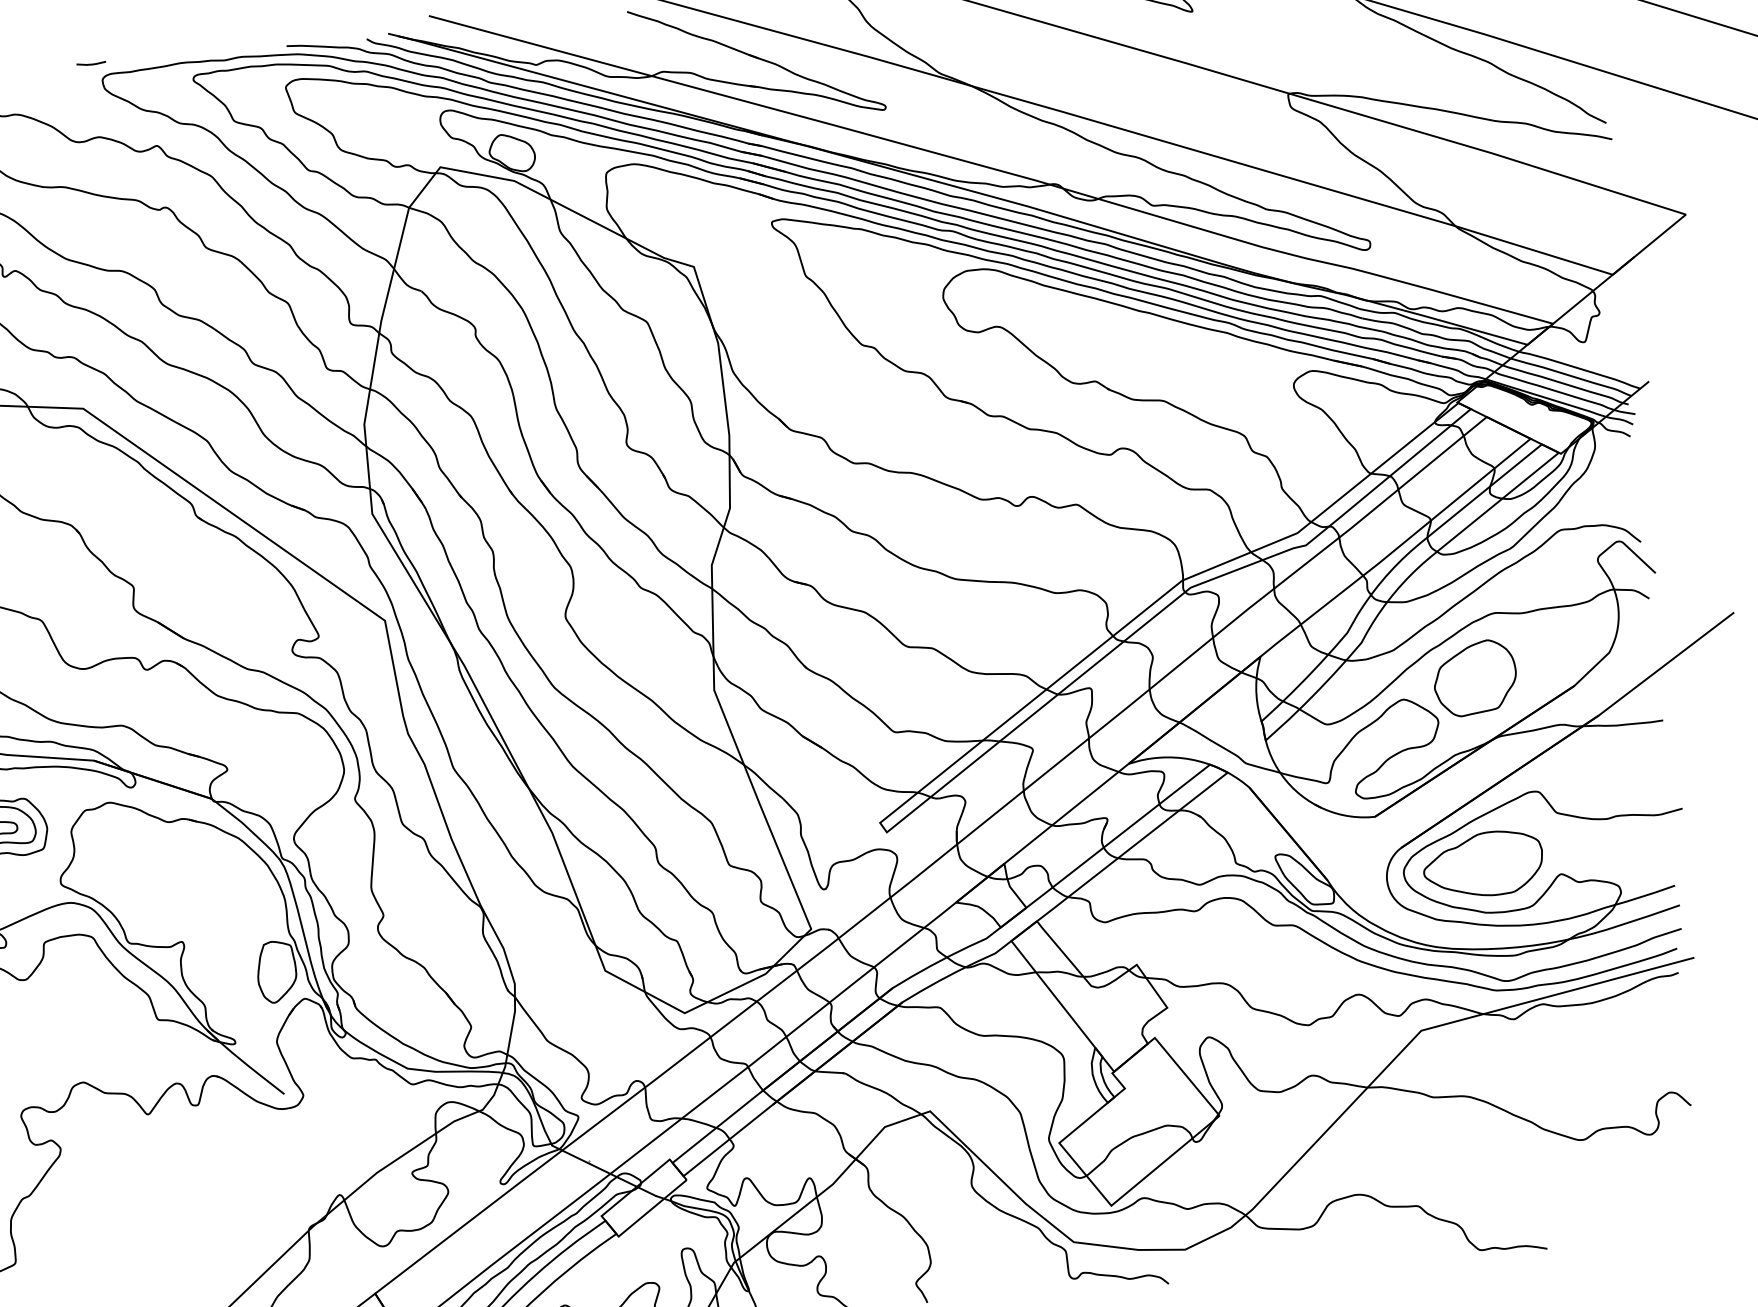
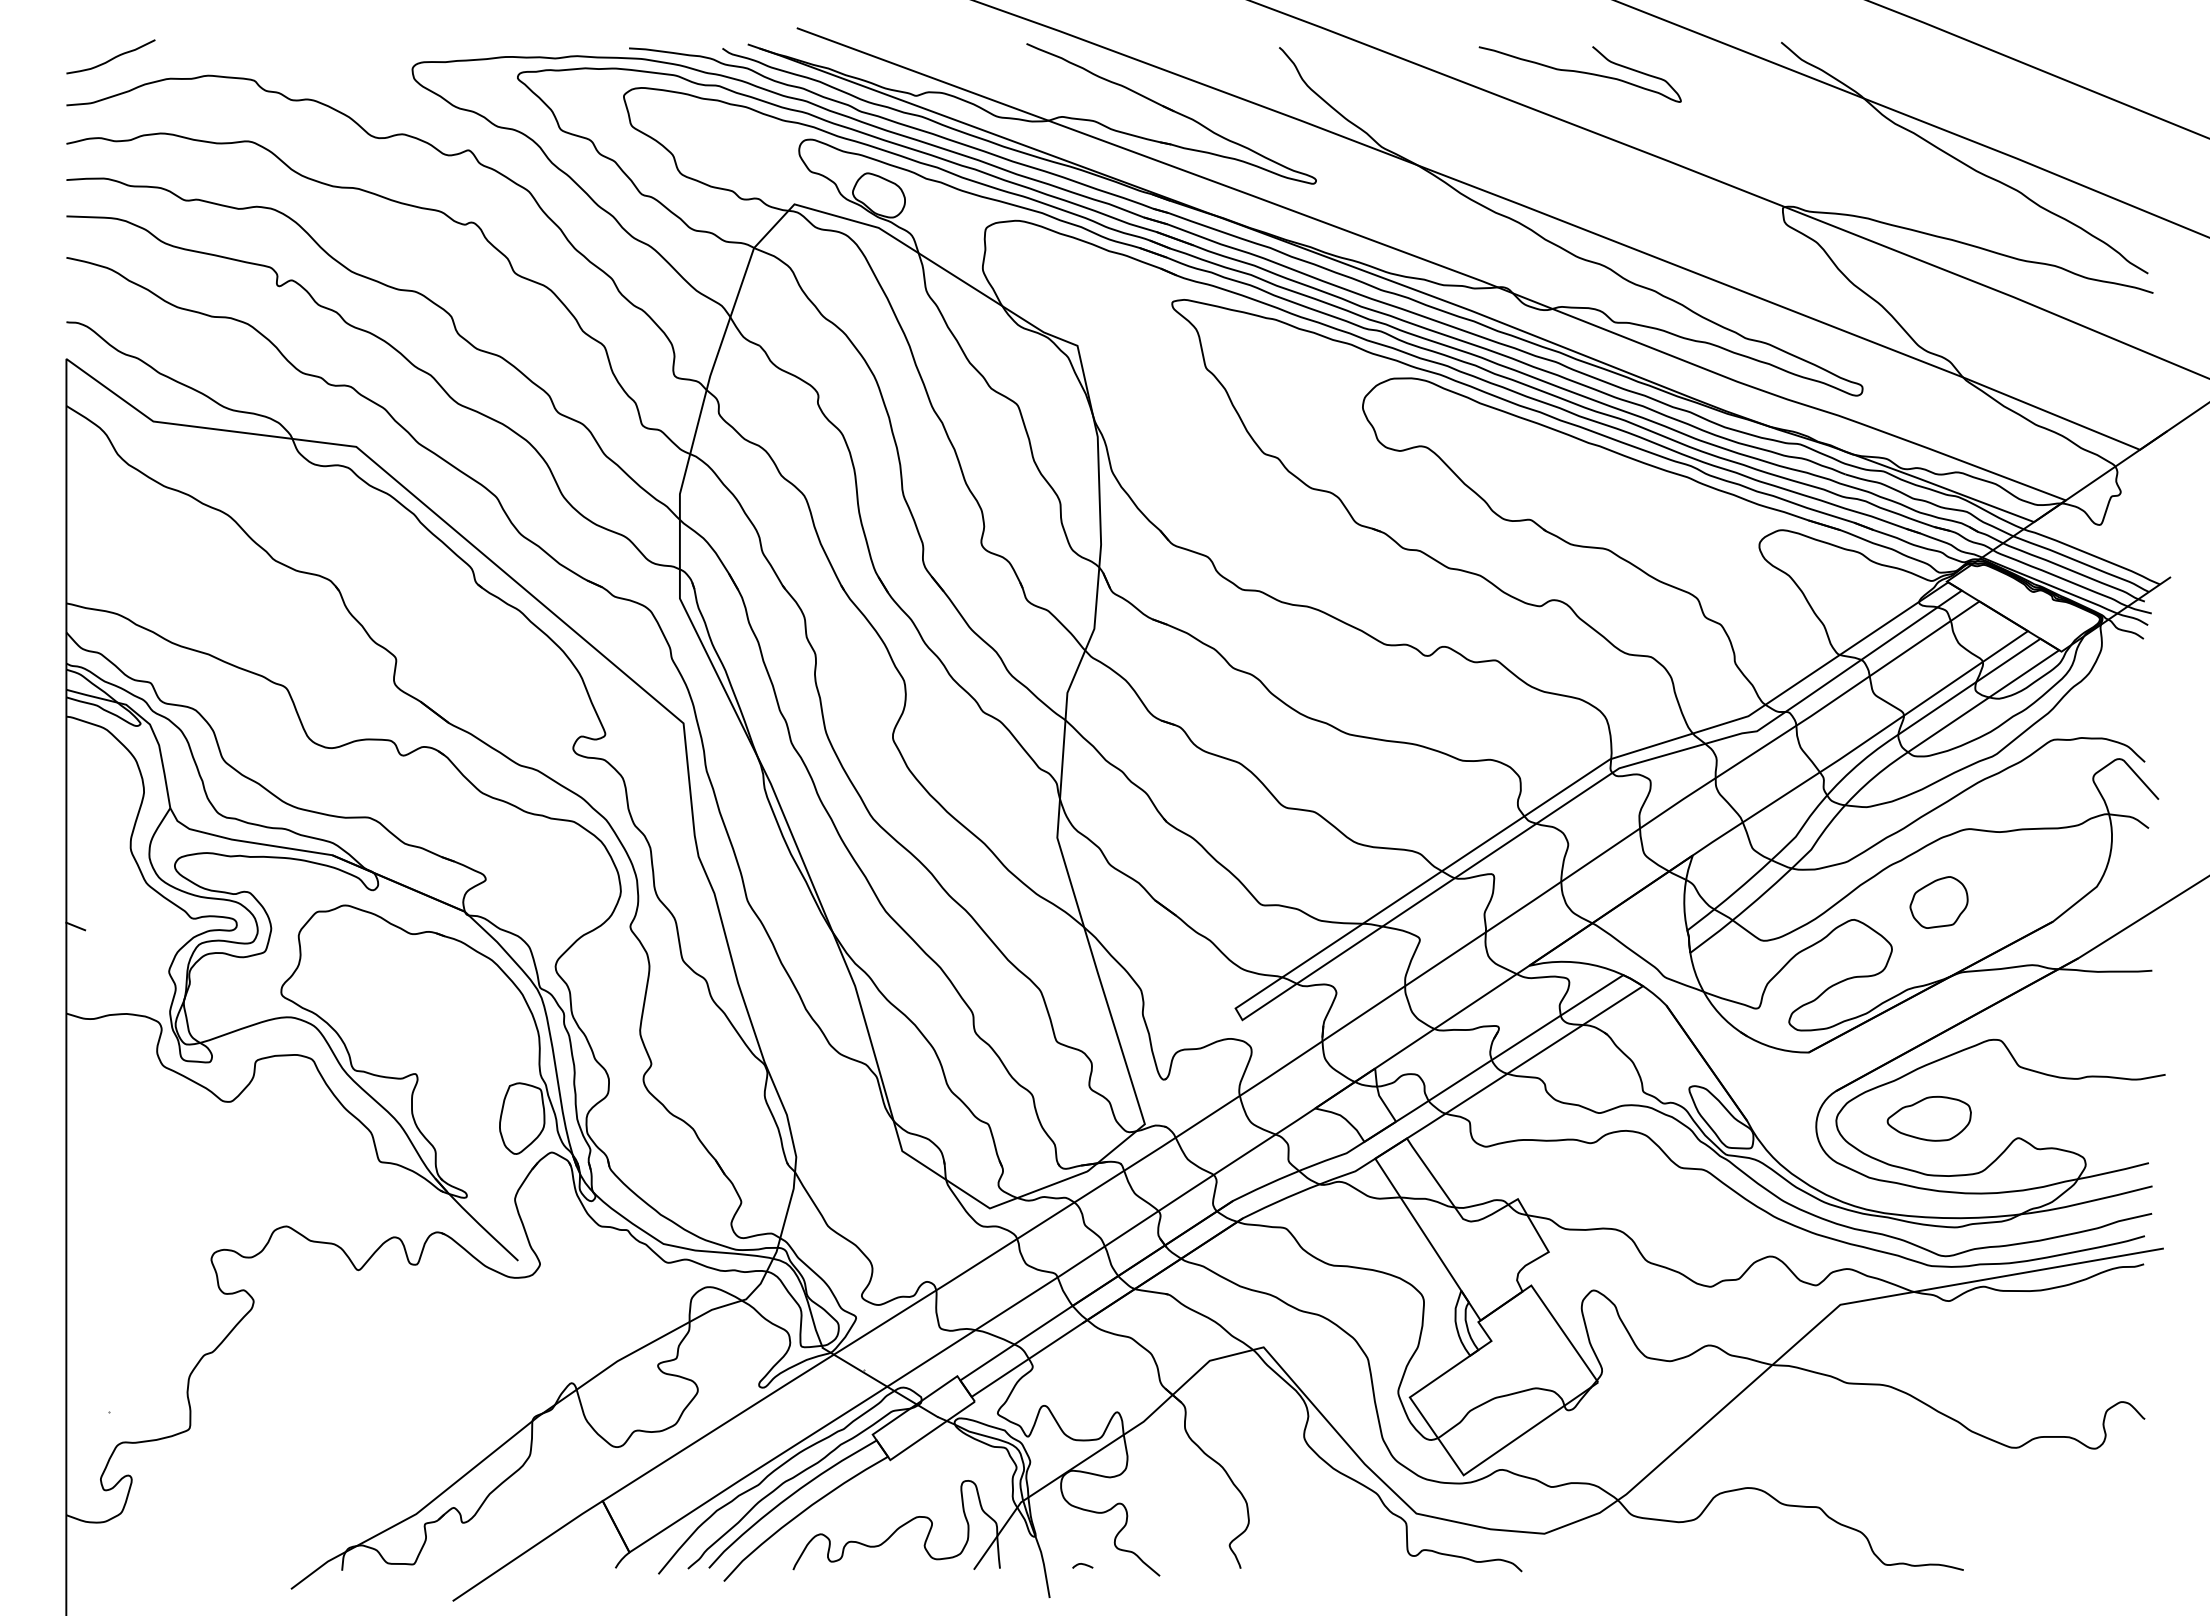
line: (91, 63) -> (401, 48), removed
part: (1474, 678) -> (1938, 902), size x0.6
part: (1483, 864) -> (1929, 1118), size x0.6

